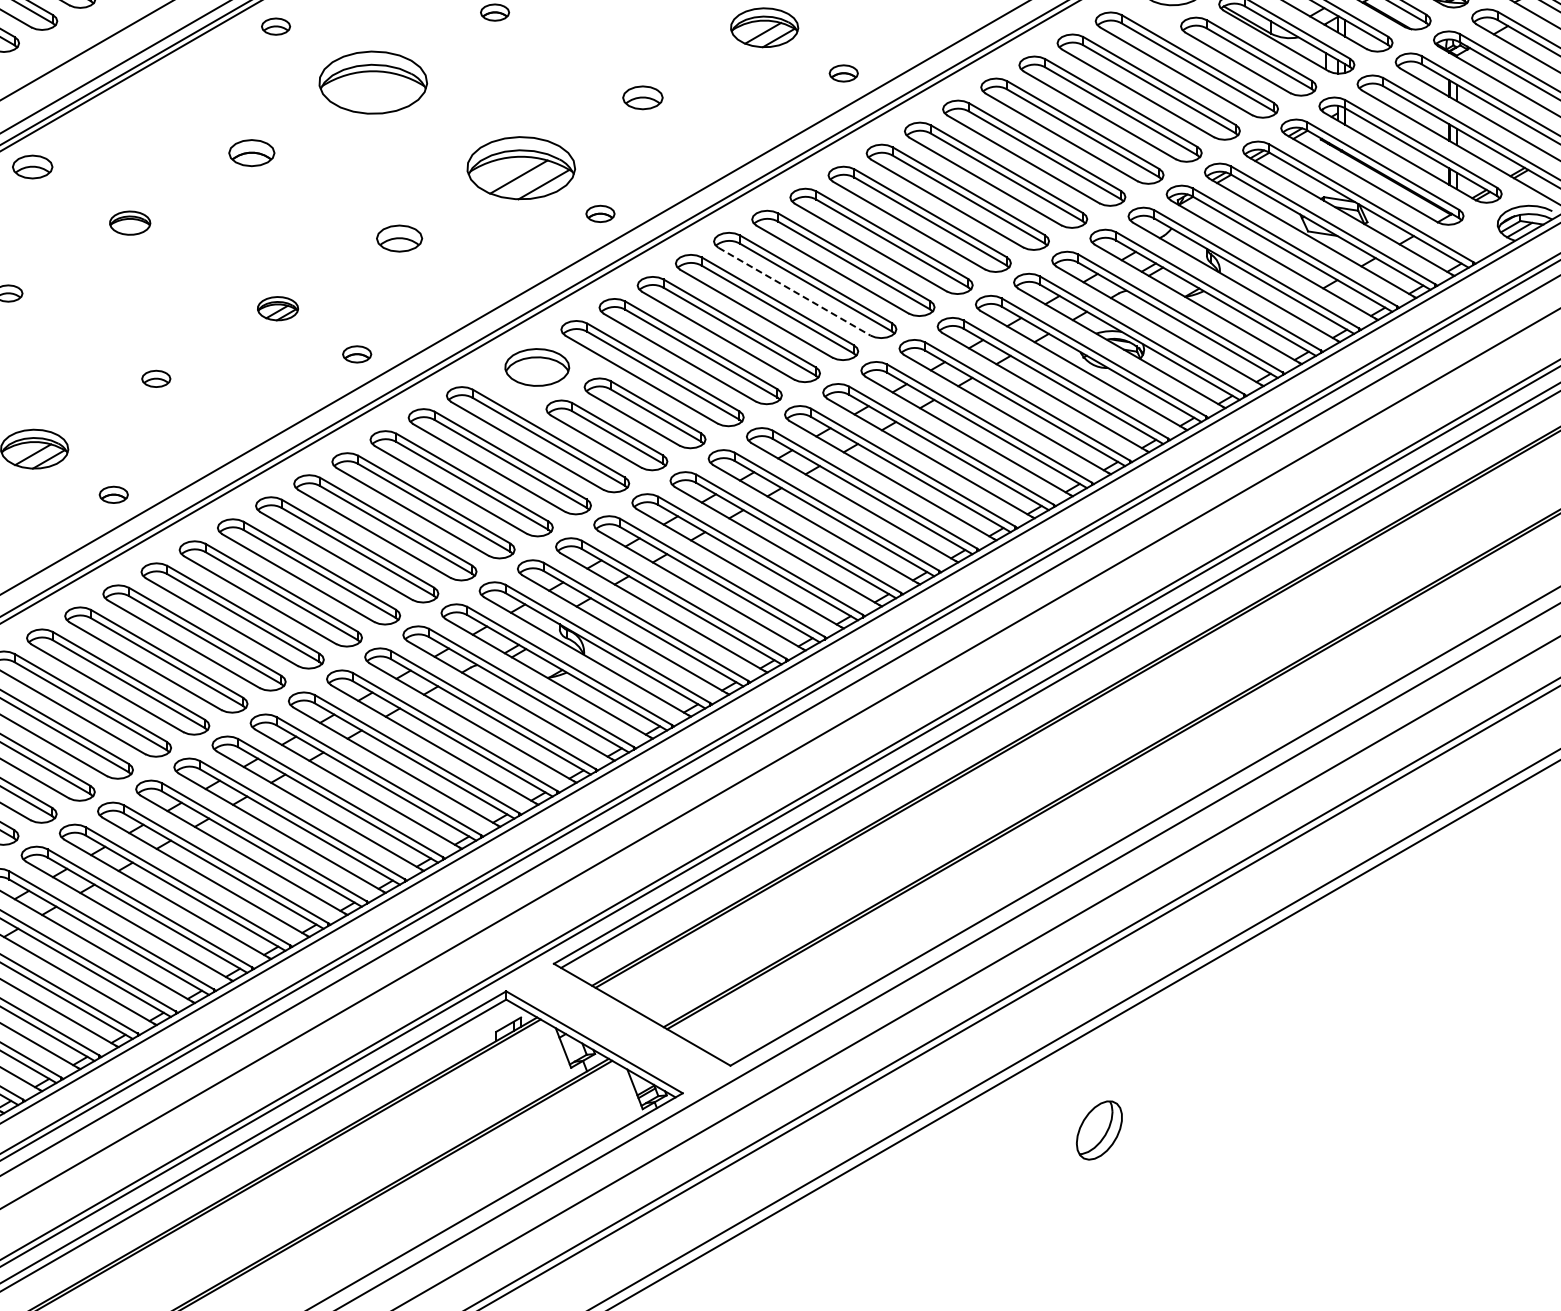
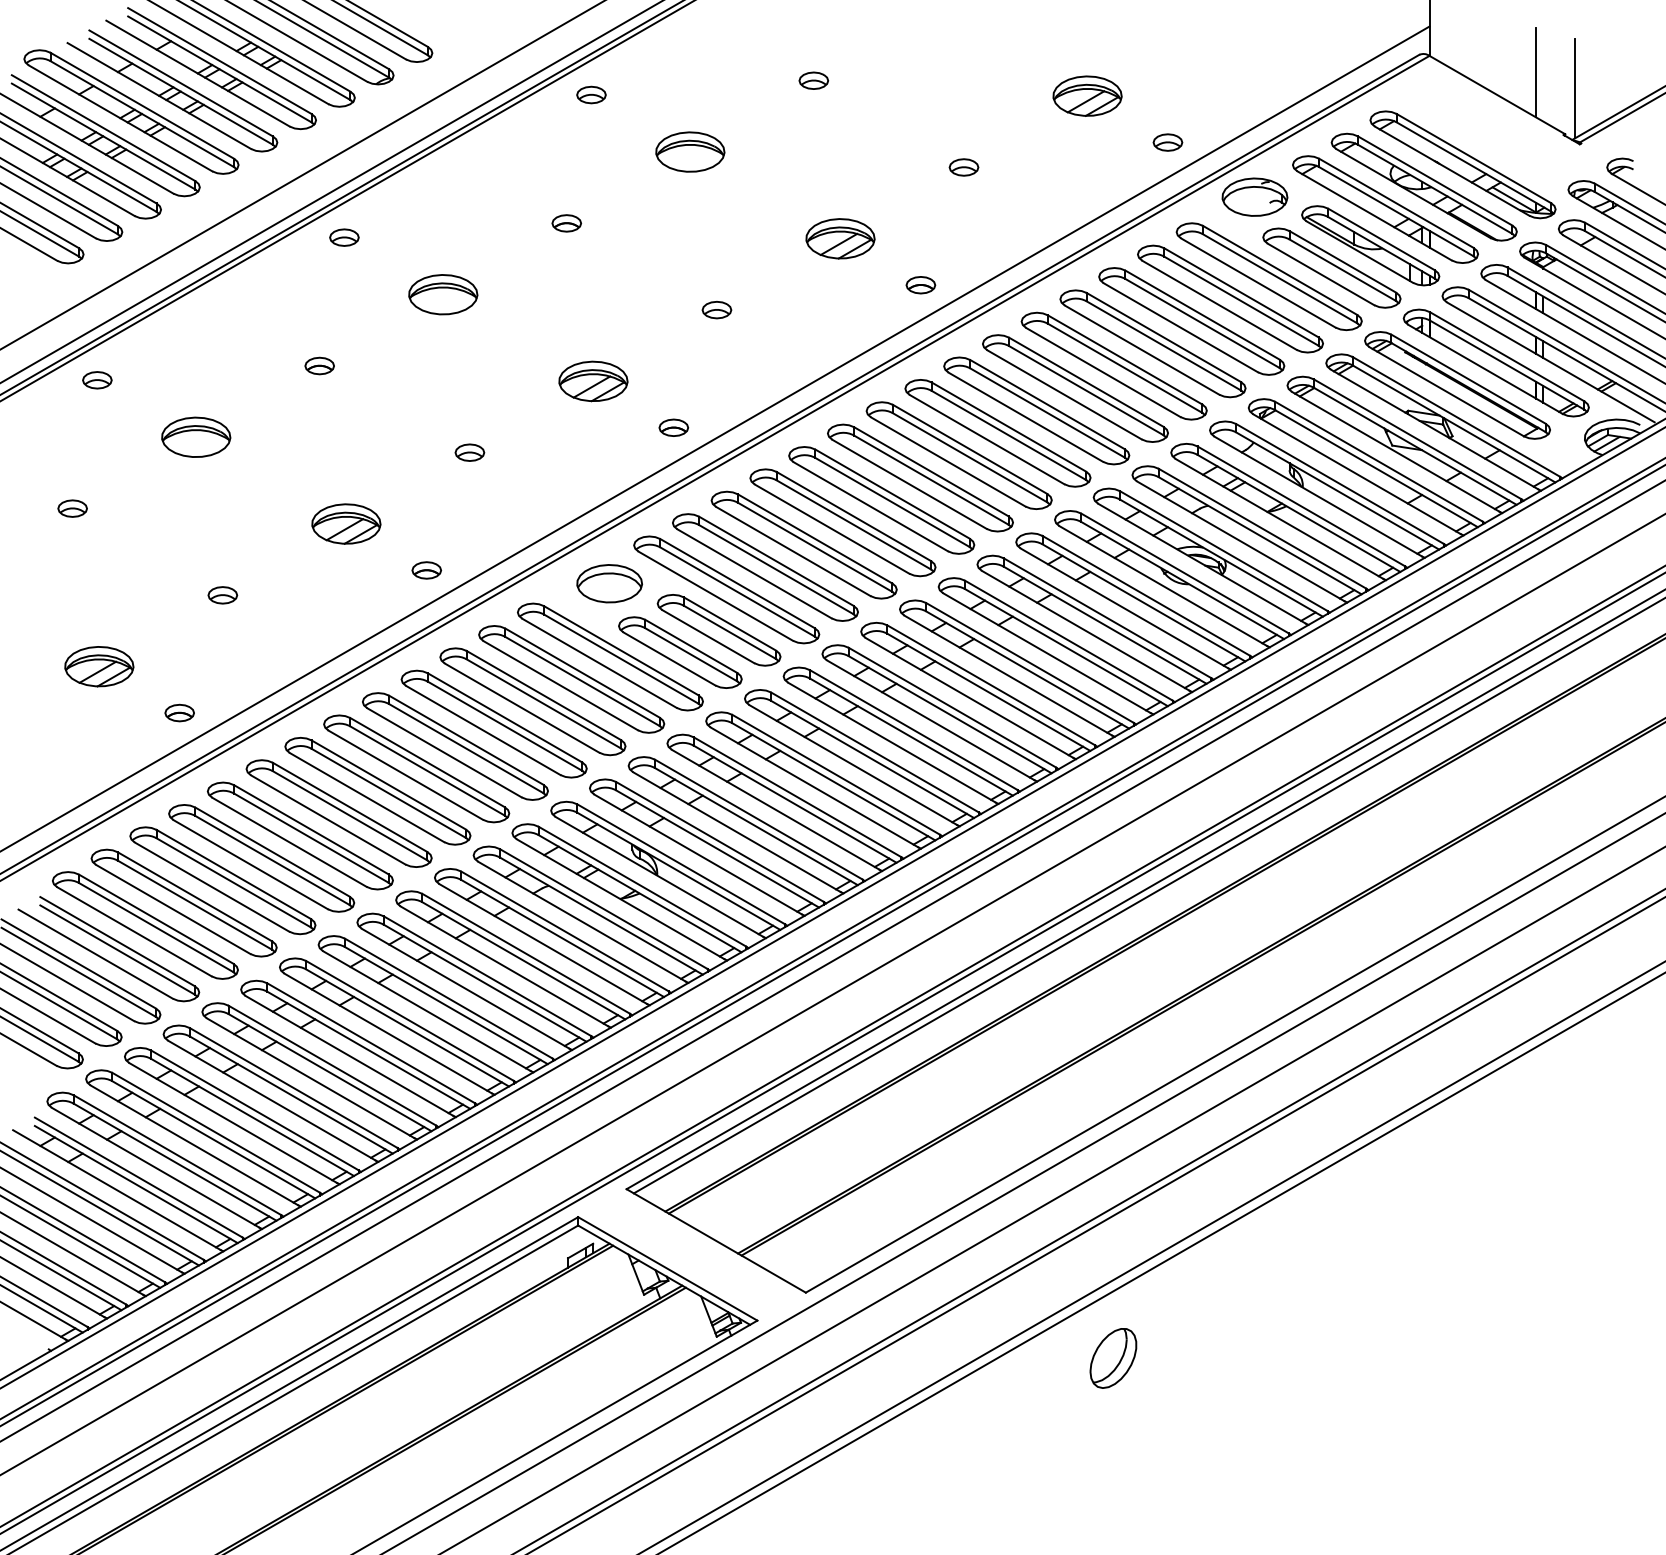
part: (373, 82) -> (443, 294), size x0.62
part: (642, 98) -> (716, 310), size x0.71
part: (251, 152) -> (319, 365), size x0.62
part: (32, 167) -> (97, 380), size x0.71
part: (521, 168) -> (593, 381), size x0.62
part: (130, 222) -> (196, 436), size x1.67
part: (399, 238) -> (469, 452), size x0.62
line: (795, 291) -> (871, 506), dashed -> solid
part: (278, 308) -> (346, 523), size x1.67
part: (1099, 1130) -> (1113, 1358), moved

